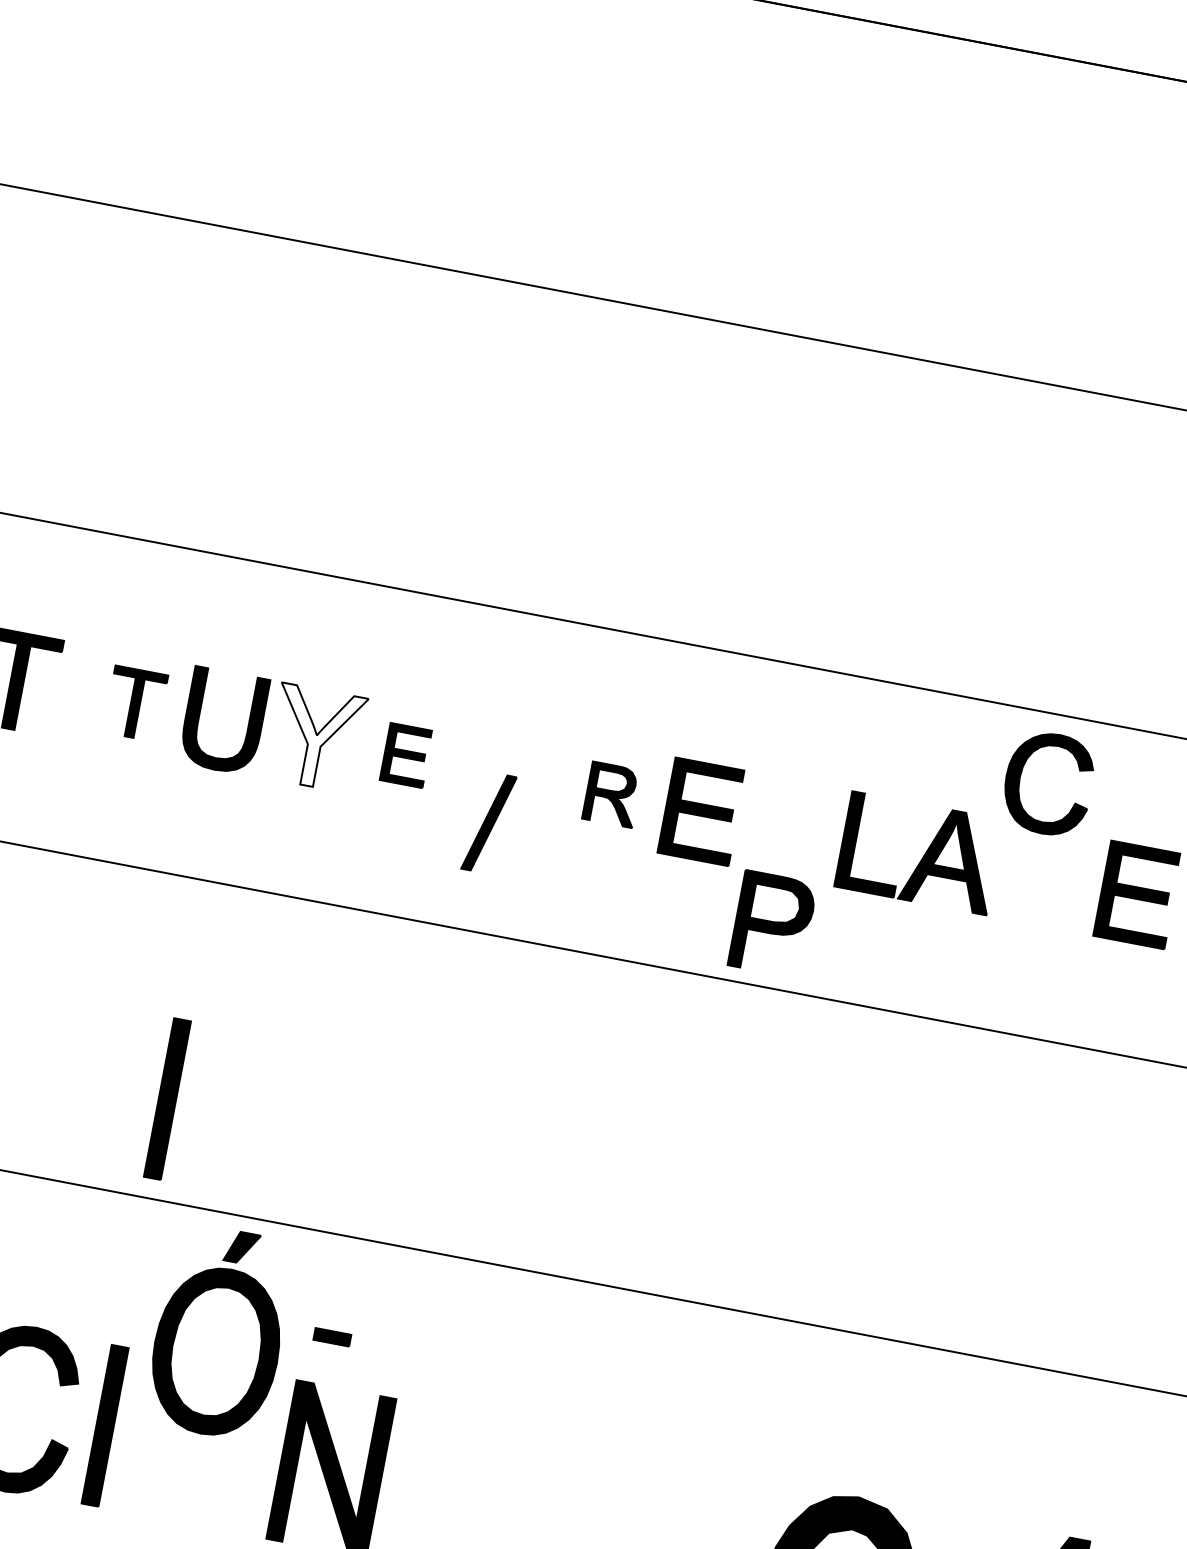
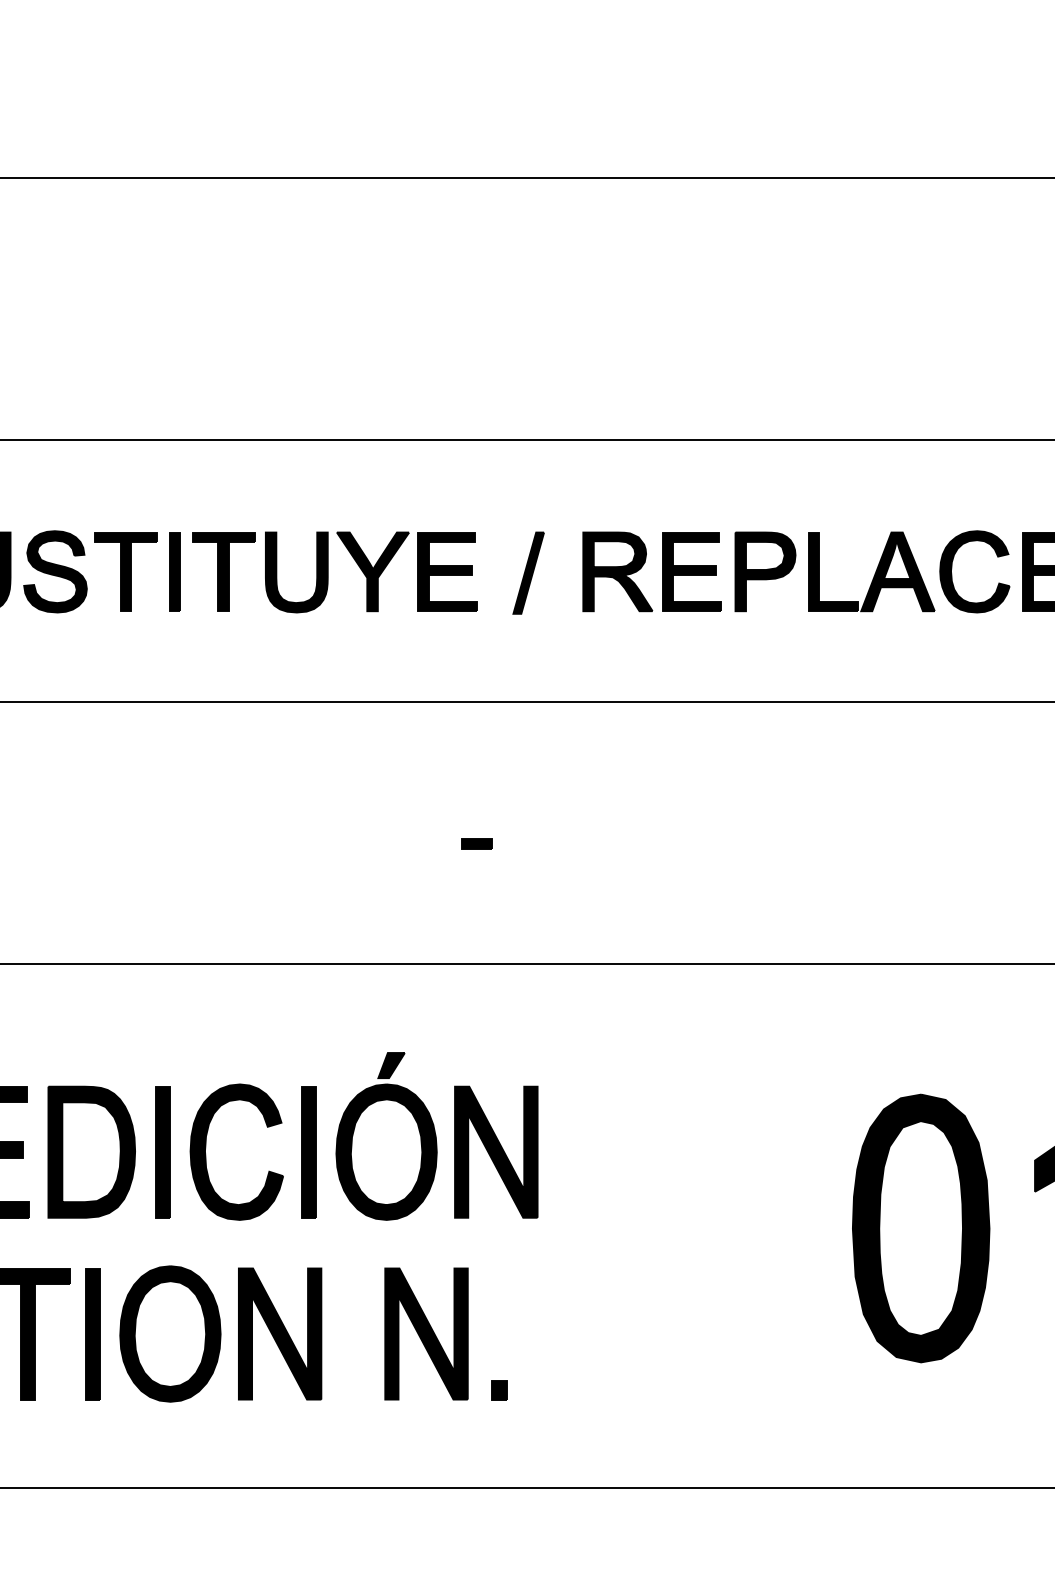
part: (76, 691) -> (174, 571), added
part: (135, 703) -> (223, 571), size x1.43
fill: (316, 737) -> (373, 571), added
part: (406, 754) -> (447, 571), size x1.67
part: (1021, 780) -> (952, 573), moved
part: (612, 794) -> (617, 571), size x1.67
part: (488, 822) -> (528, 572), moved
part: (772, 923) -> (765, 571), moved
part: (166, 1099) -> (308, 882), removed
part: (219, 1332) -> (386, 1136), moved
part: (331, 1336) -> (476, 843), moved

